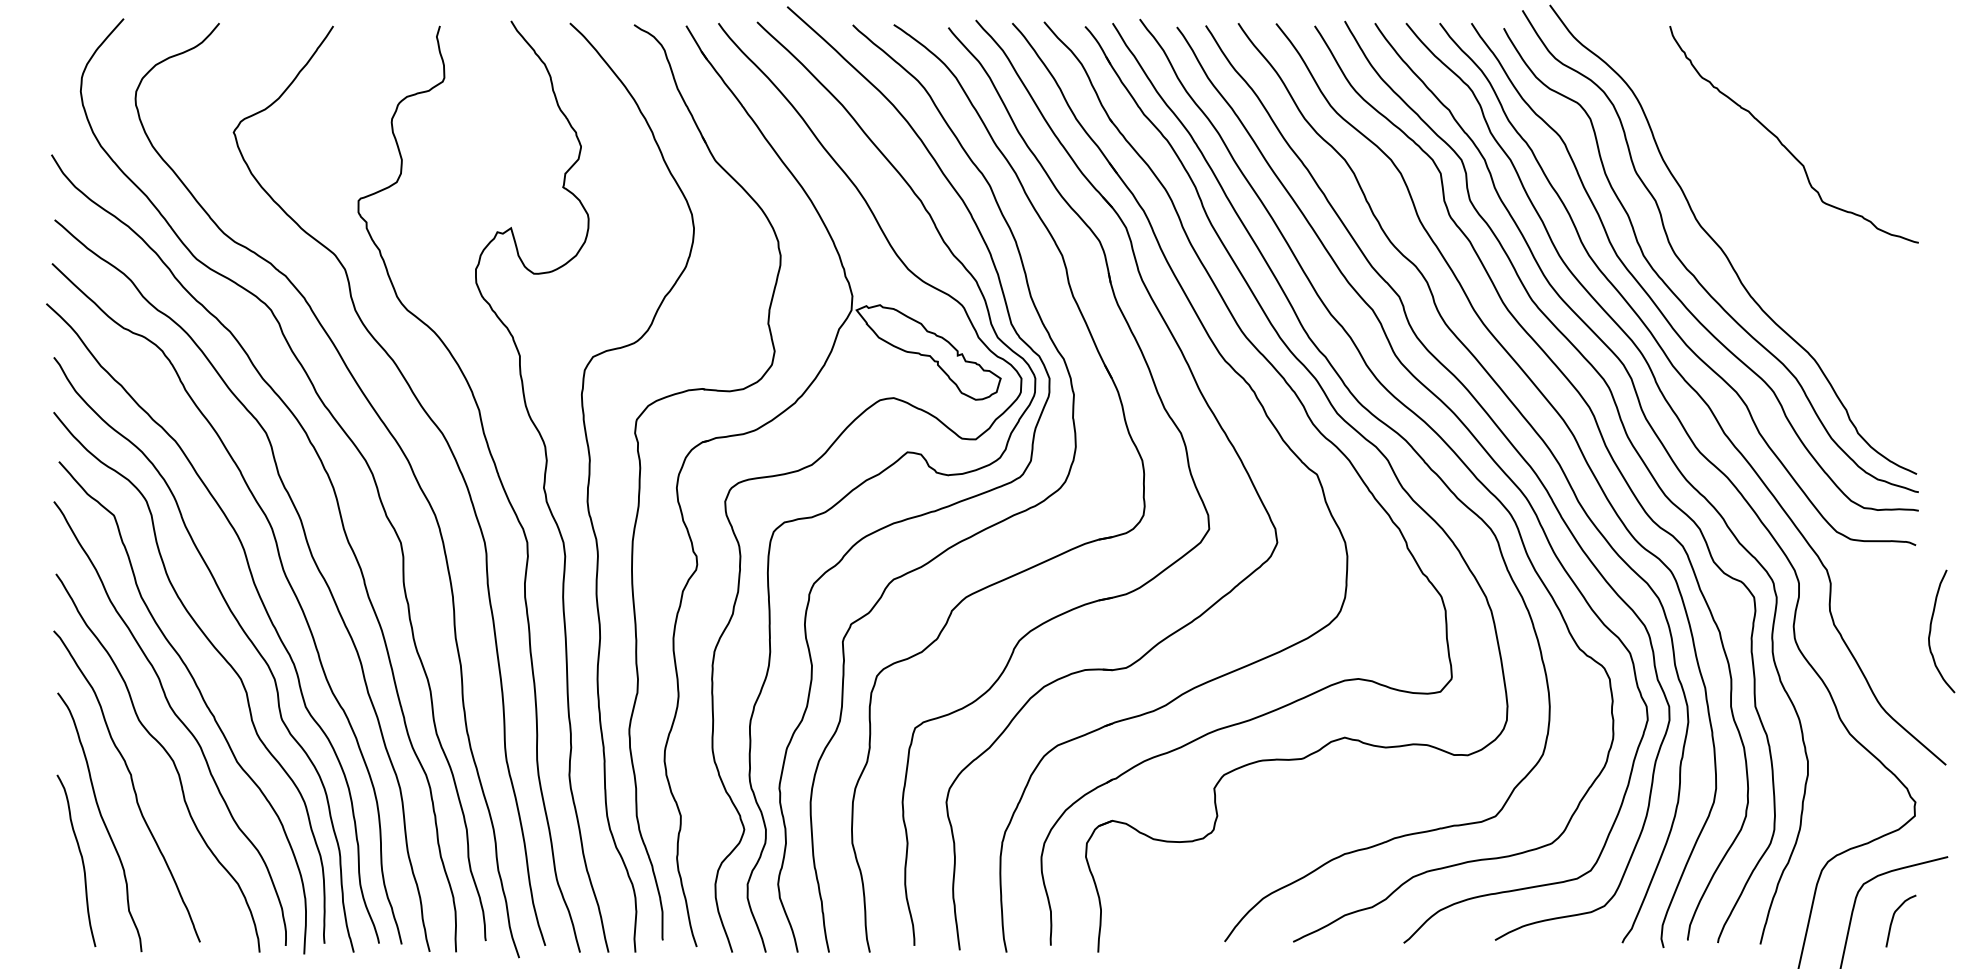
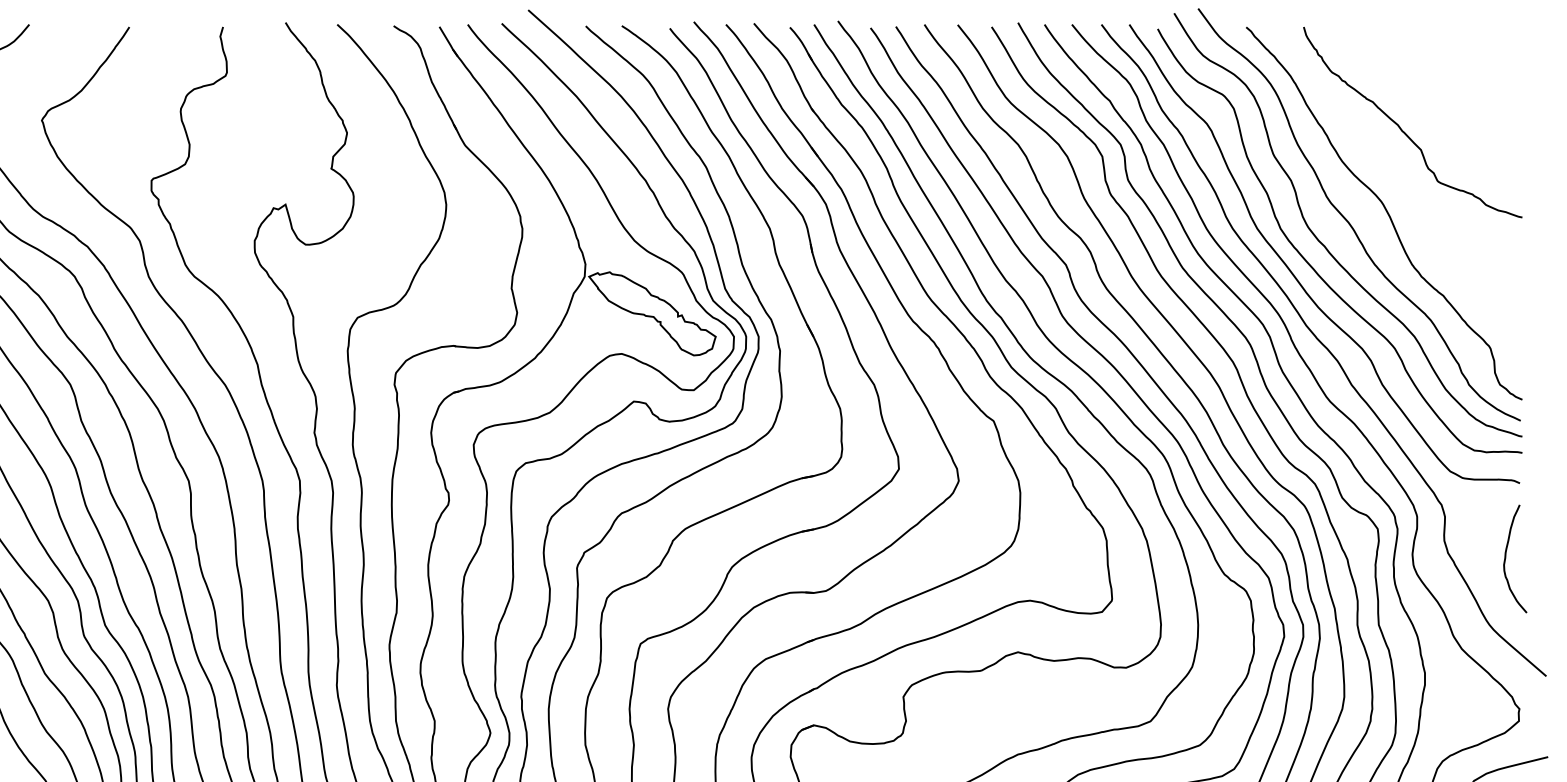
curve: (1763, 236) -> (1385, 211), added
curve: (1931, 630) -> (1506, 558), moved

